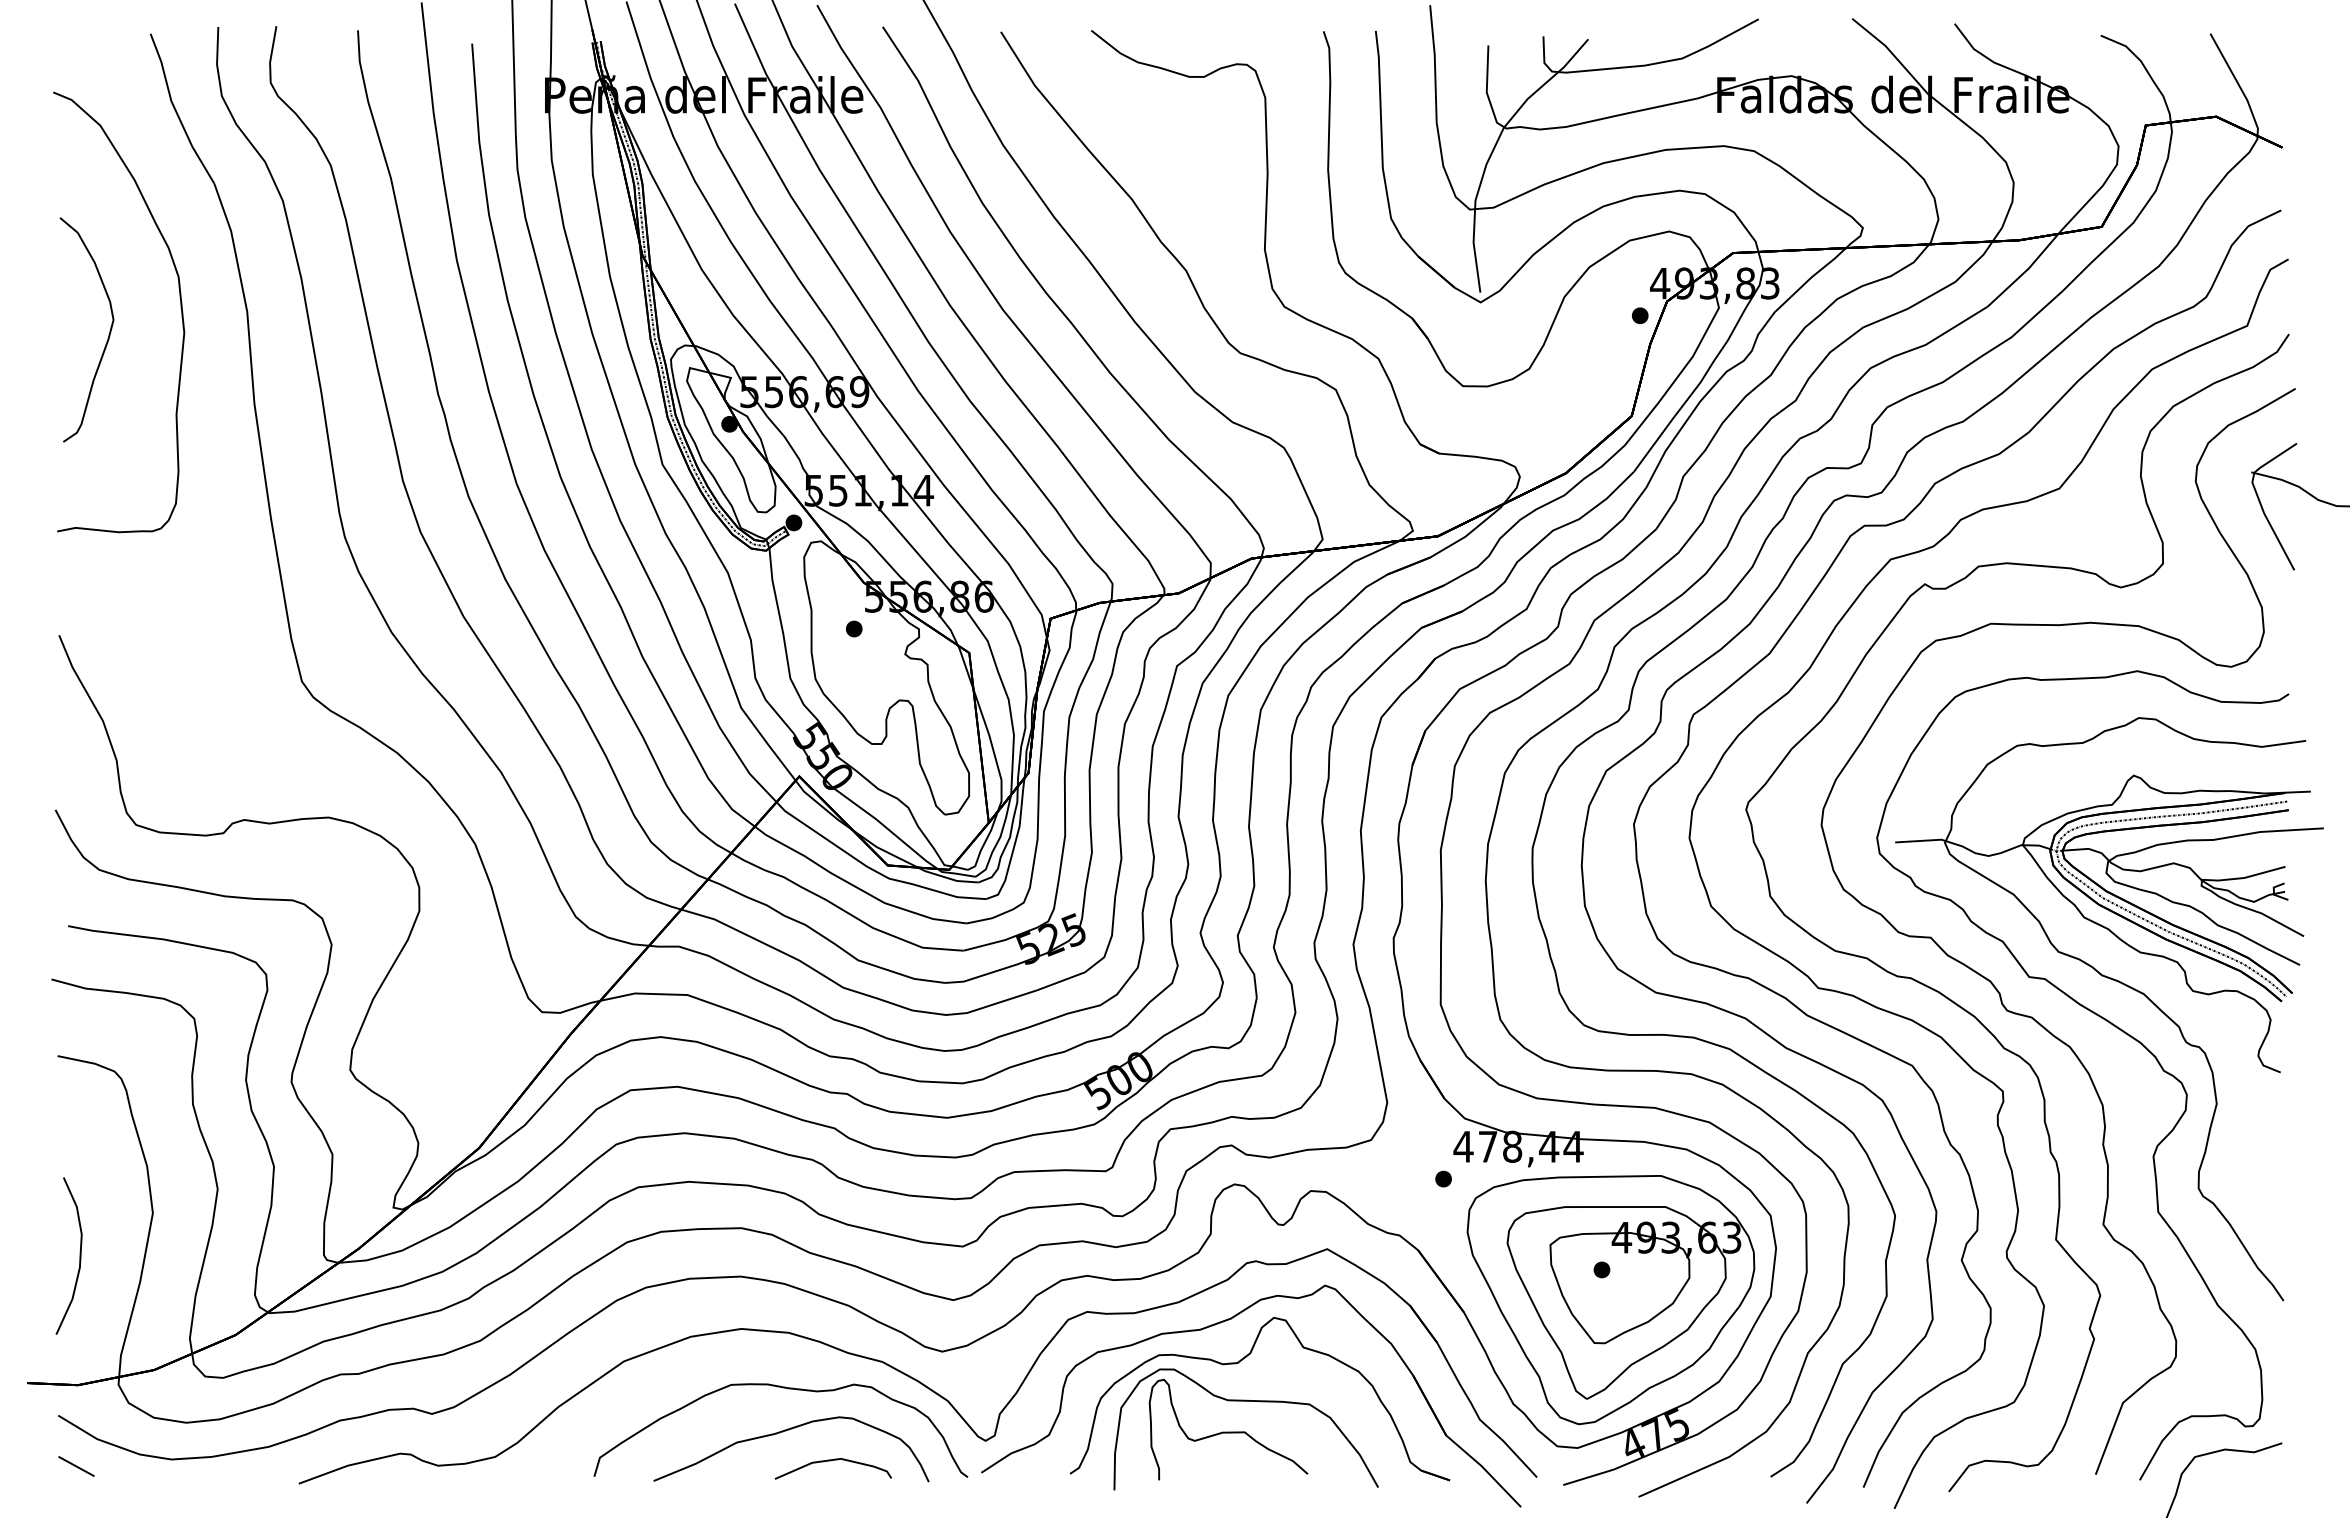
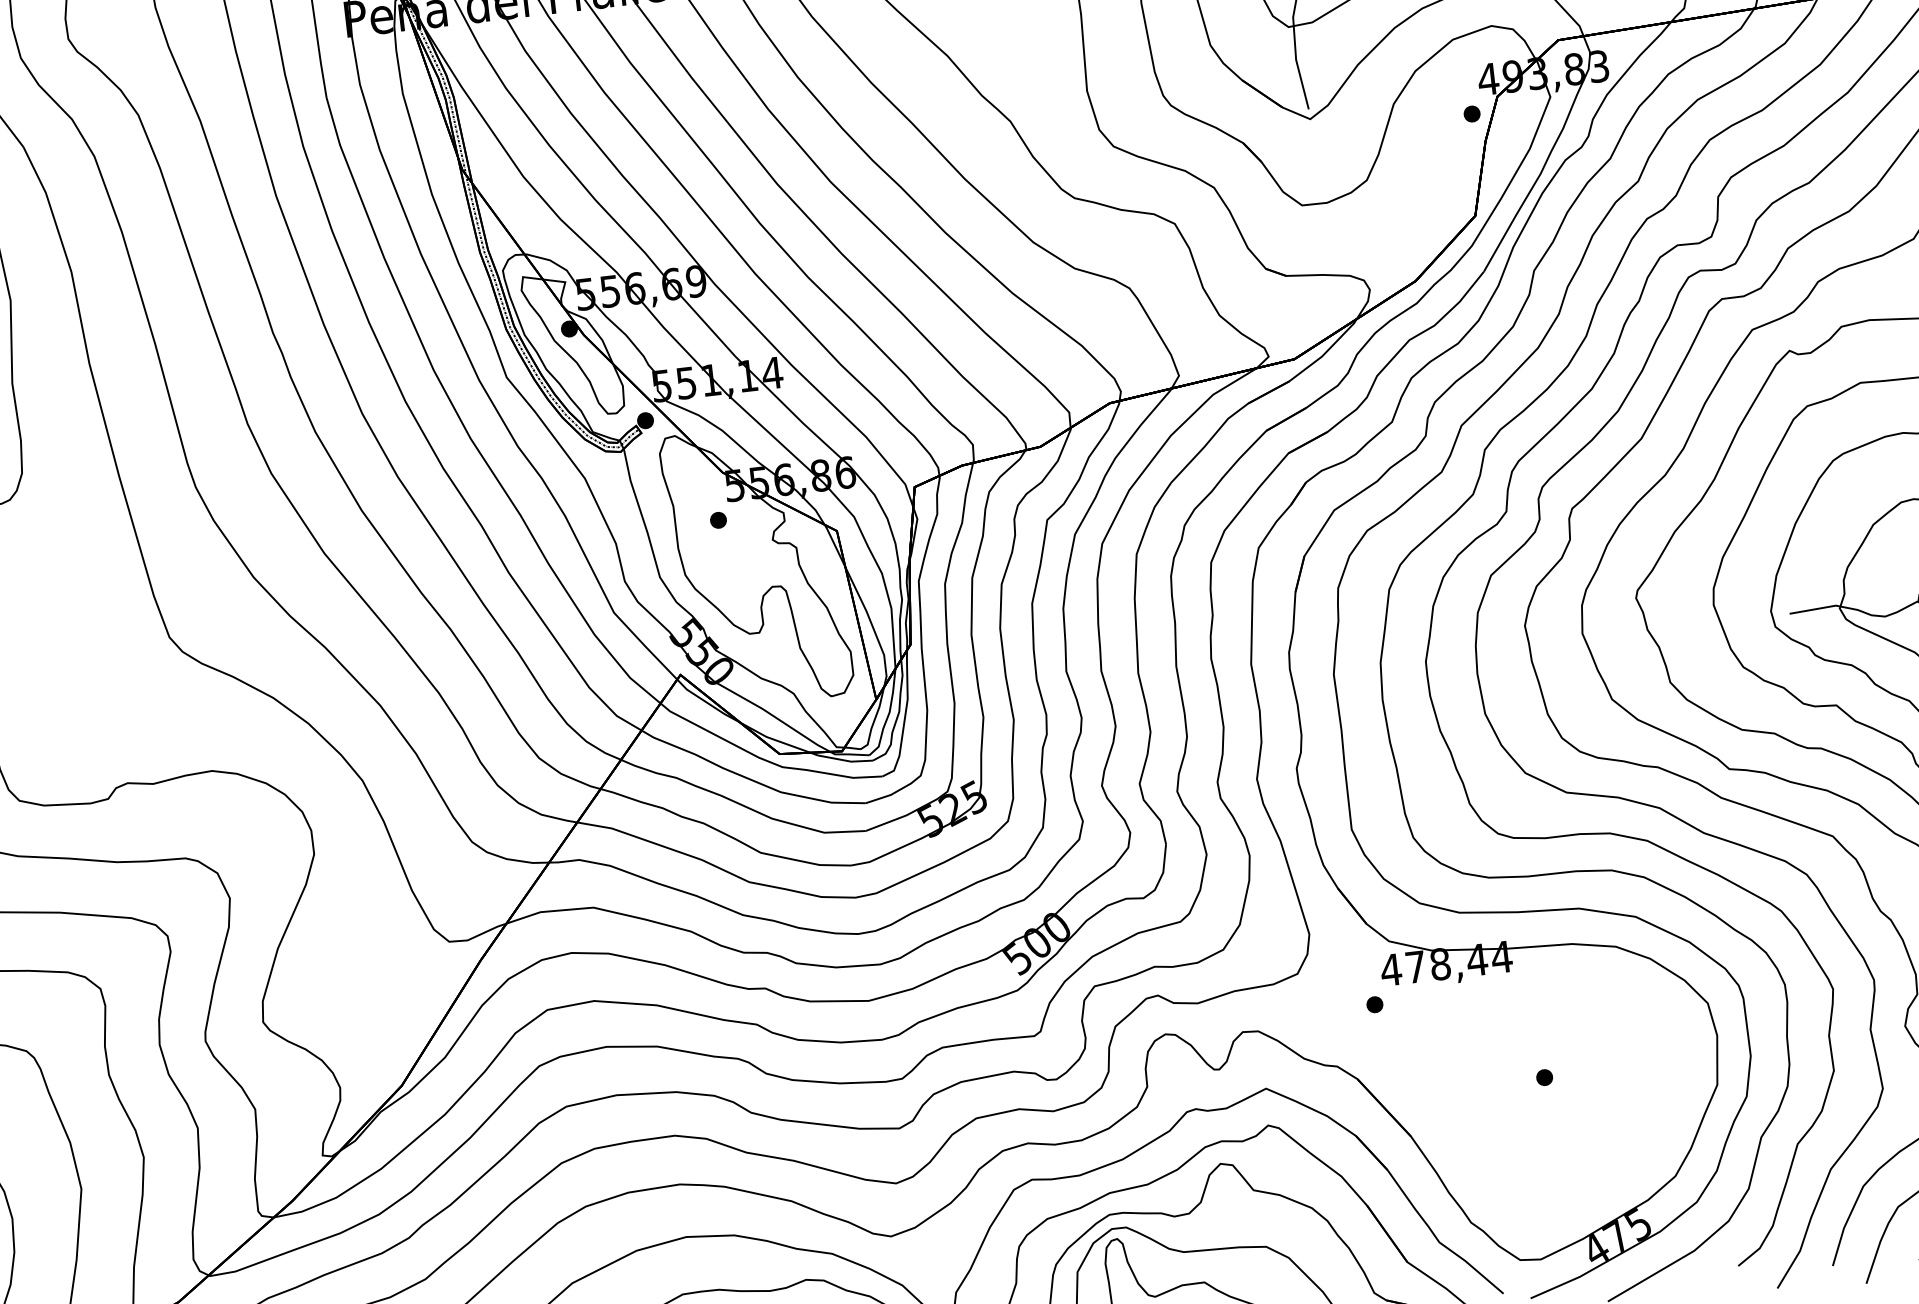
part: (1610, 1300) -> (1556, 1107), removed

